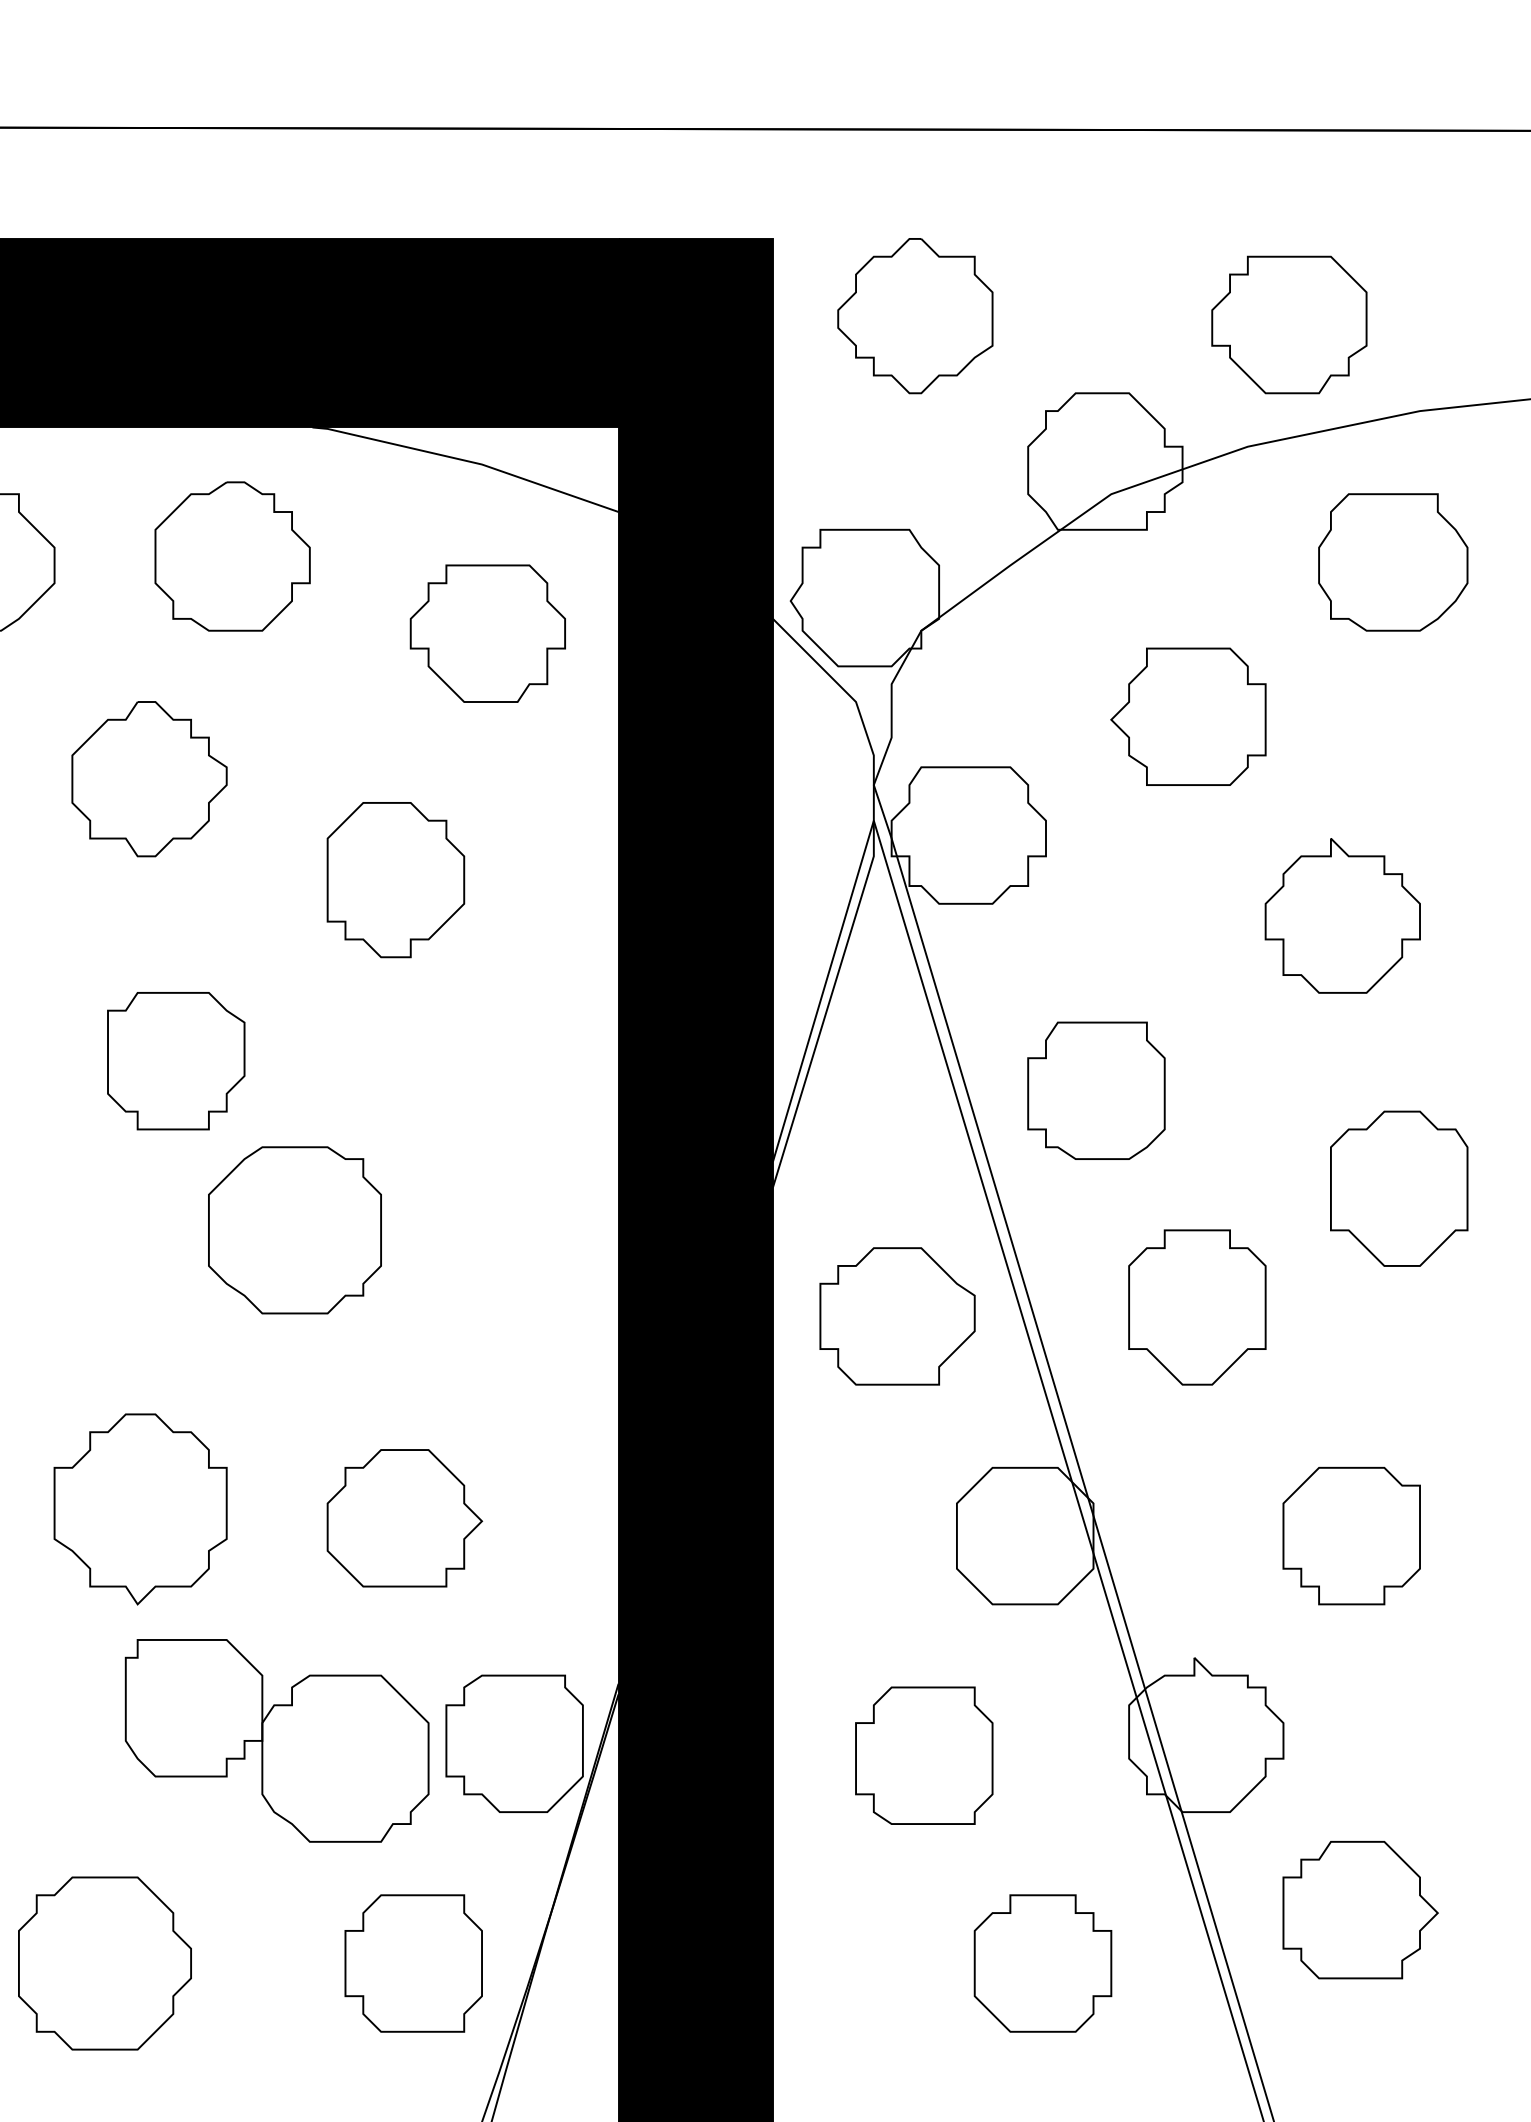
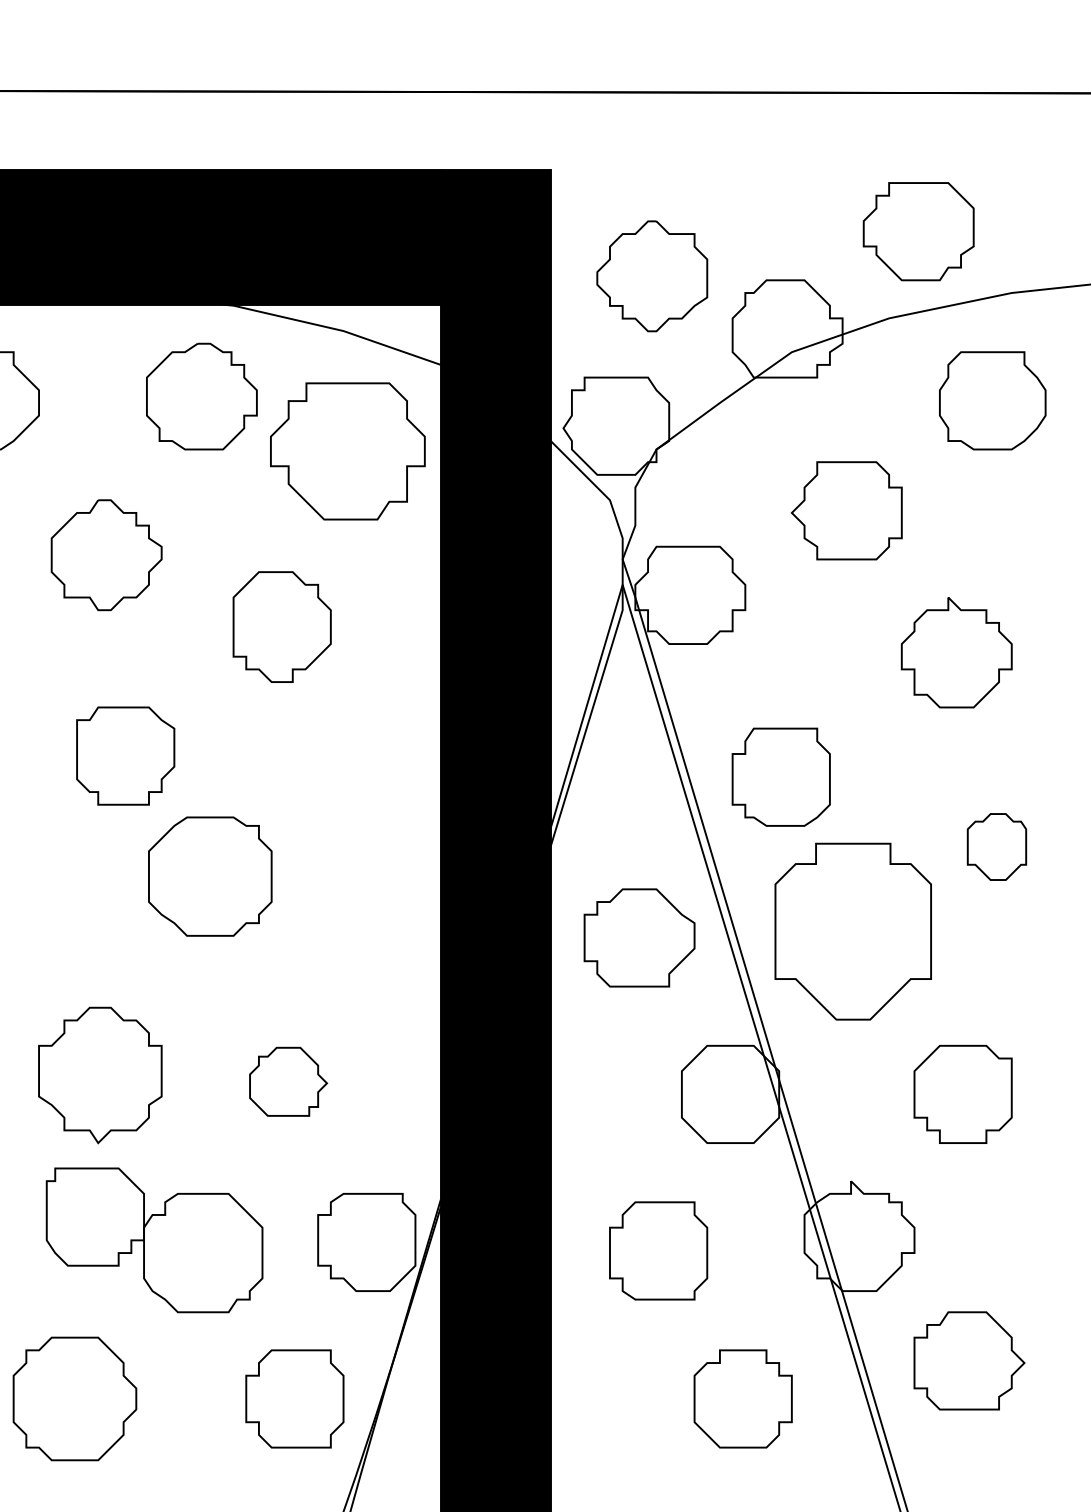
part: (915, 316) -> (652, 276), moved
part: (232, 556) -> (201, 396), moved
part: (487, 633) -> (347, 451), size x1.4
part: (1398, 1188) -> (996, 846), size x0.6
part: (1196, 1307) -> (852, 931), size x1.6
part: (404, 1517) -> (288, 1081), size x0.7
part: (277, 1741) -> (154, 1240), moved

